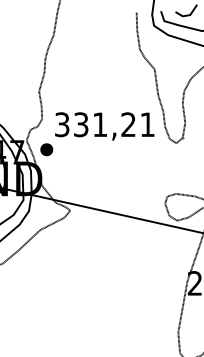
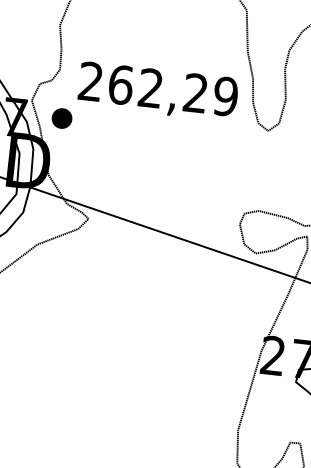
text: (104, 124) -> (157, 88), 331,21 -> 262,29

